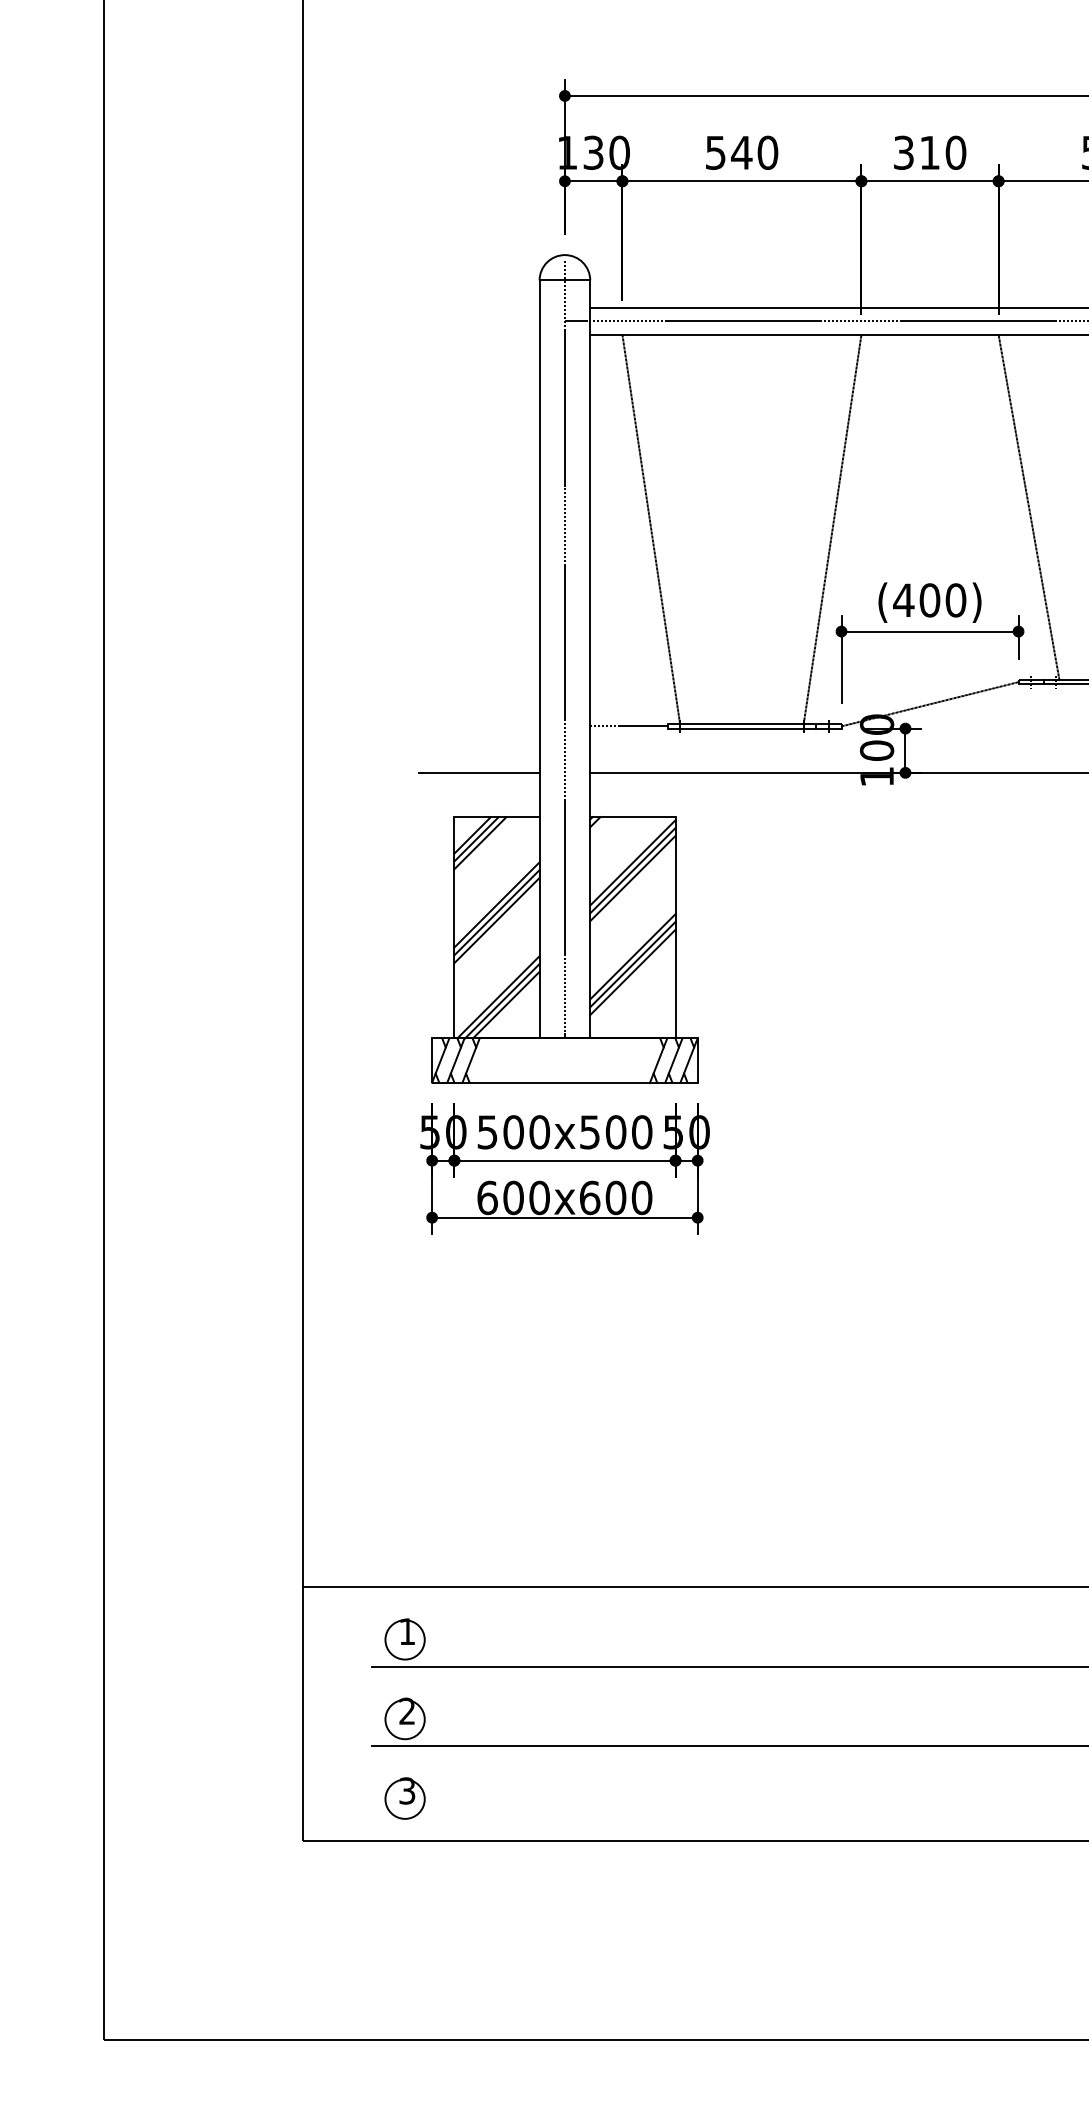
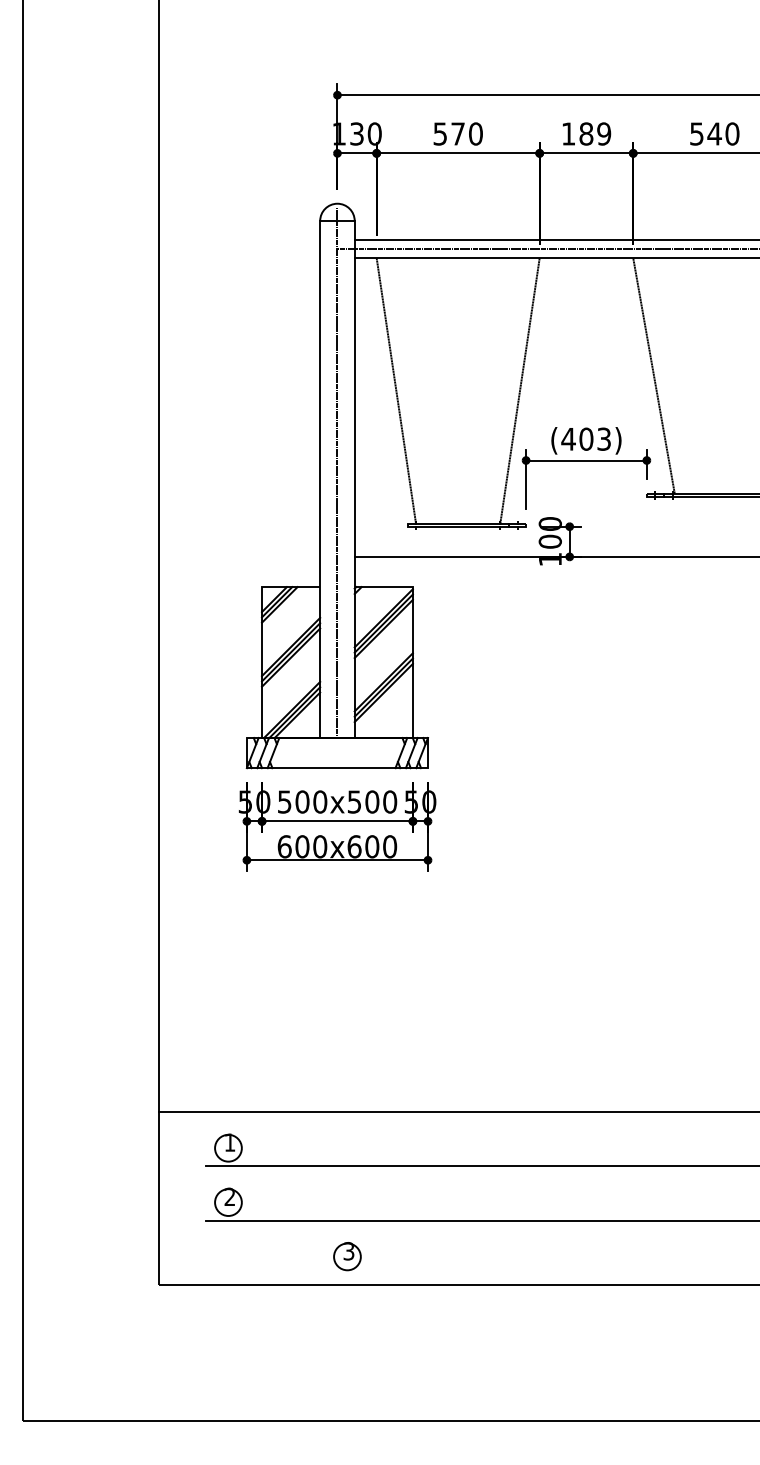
text: (740, 152) -> (457, 133), 540 -> 570
text: (930, 152) -> (586, 133), 310 -> 189
text: (956, 599) -> (604, 438), (400) -> (403)
line: (930, 704) -> (586, 510), removed
line: (628, 726) -> (380, 525), removed
line: (478, 772) -> (278, 556), removed
part: (405, 1798) -> (347, 1256), moved

